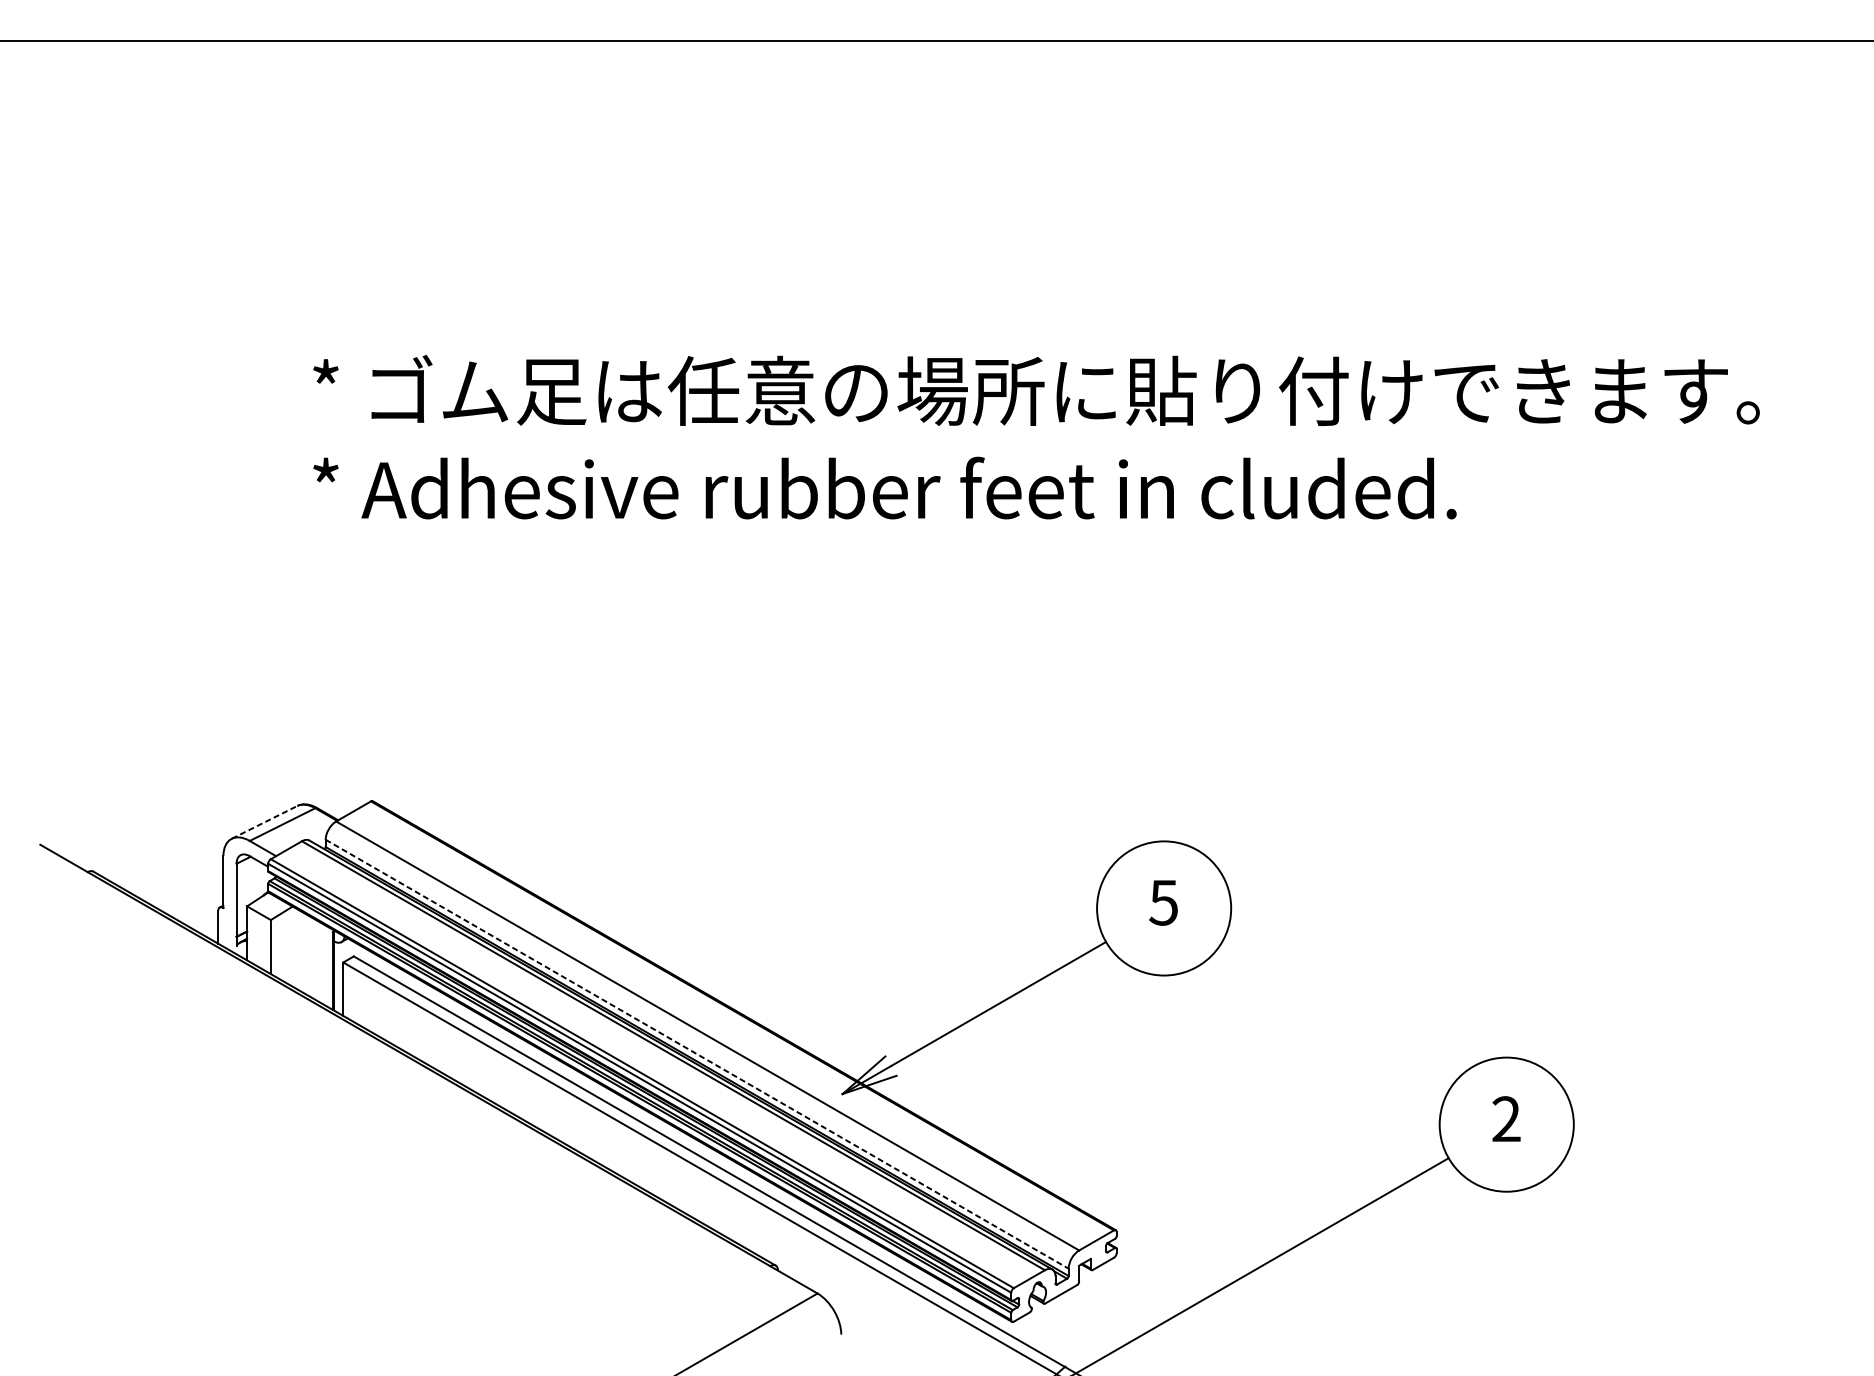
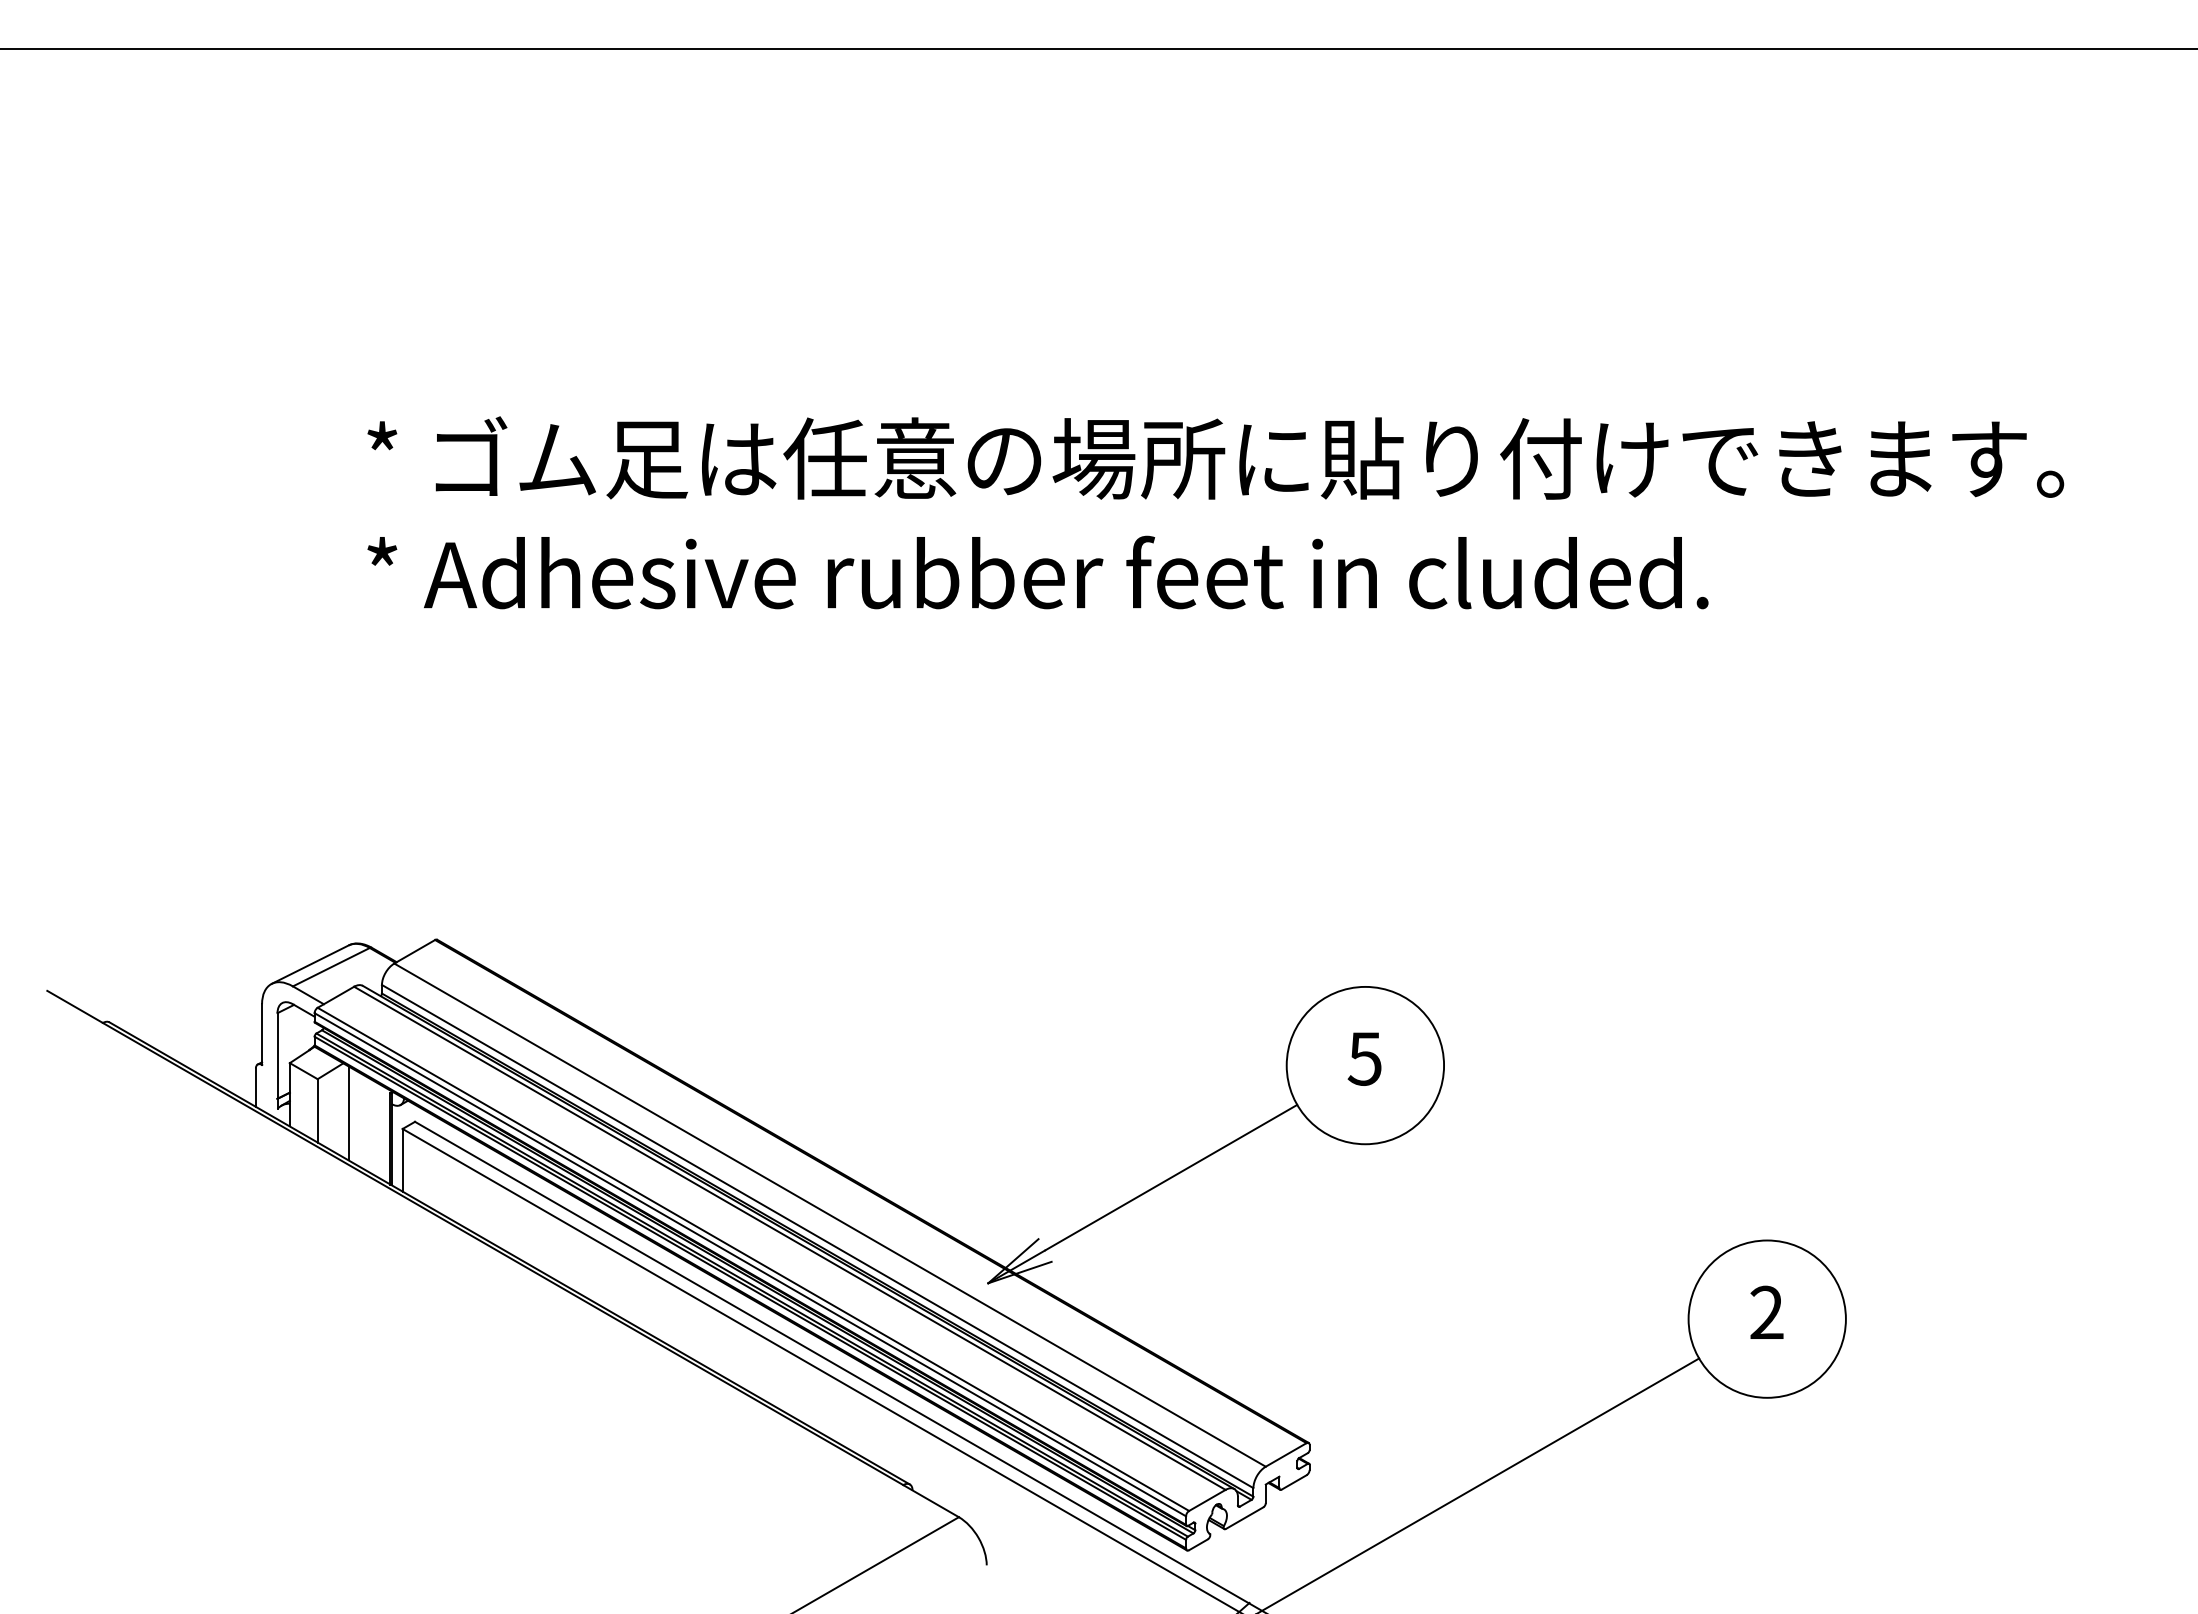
line: (264, 822) -> (310, 964), dashed -> solid
line: (297, 949) -> (348, 1113), added
line: (697, 1054) -> (818, 1236), dashed -> solid

